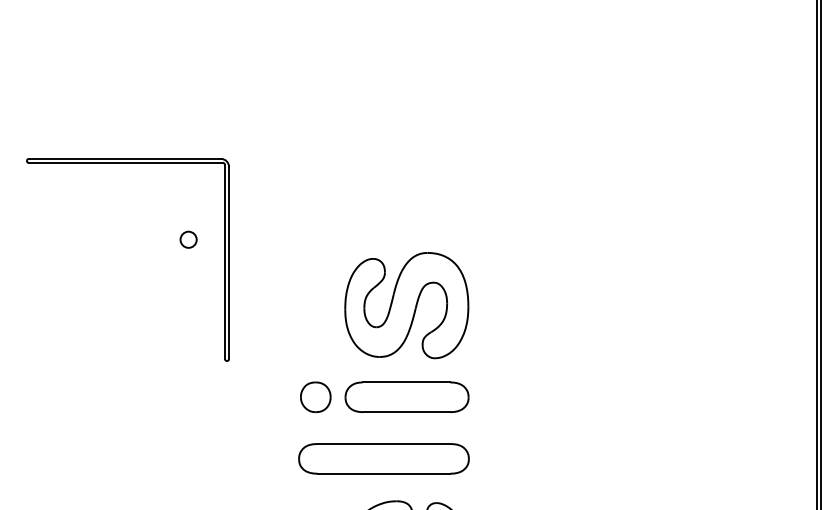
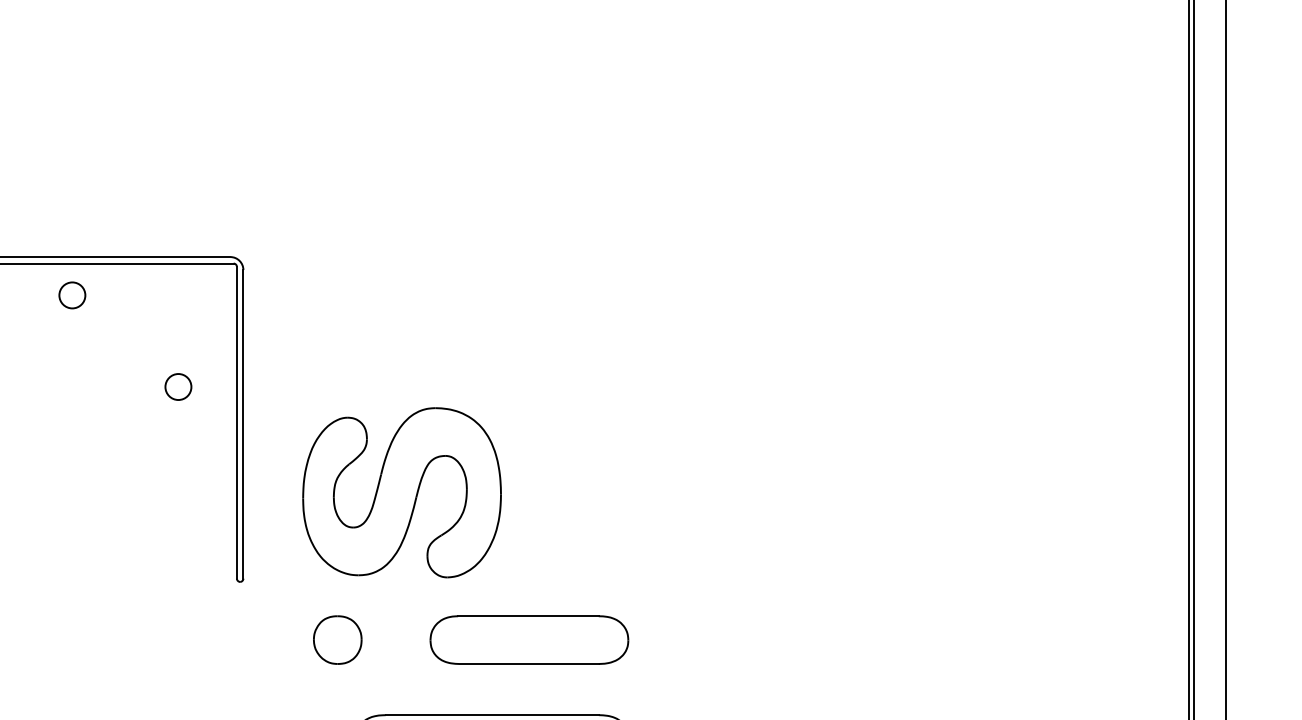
circle: (122, 182) -> (72, 294), added
part: (406, 305) -> (401, 492), moved
part: (315, 396) -> (337, 638), moved

